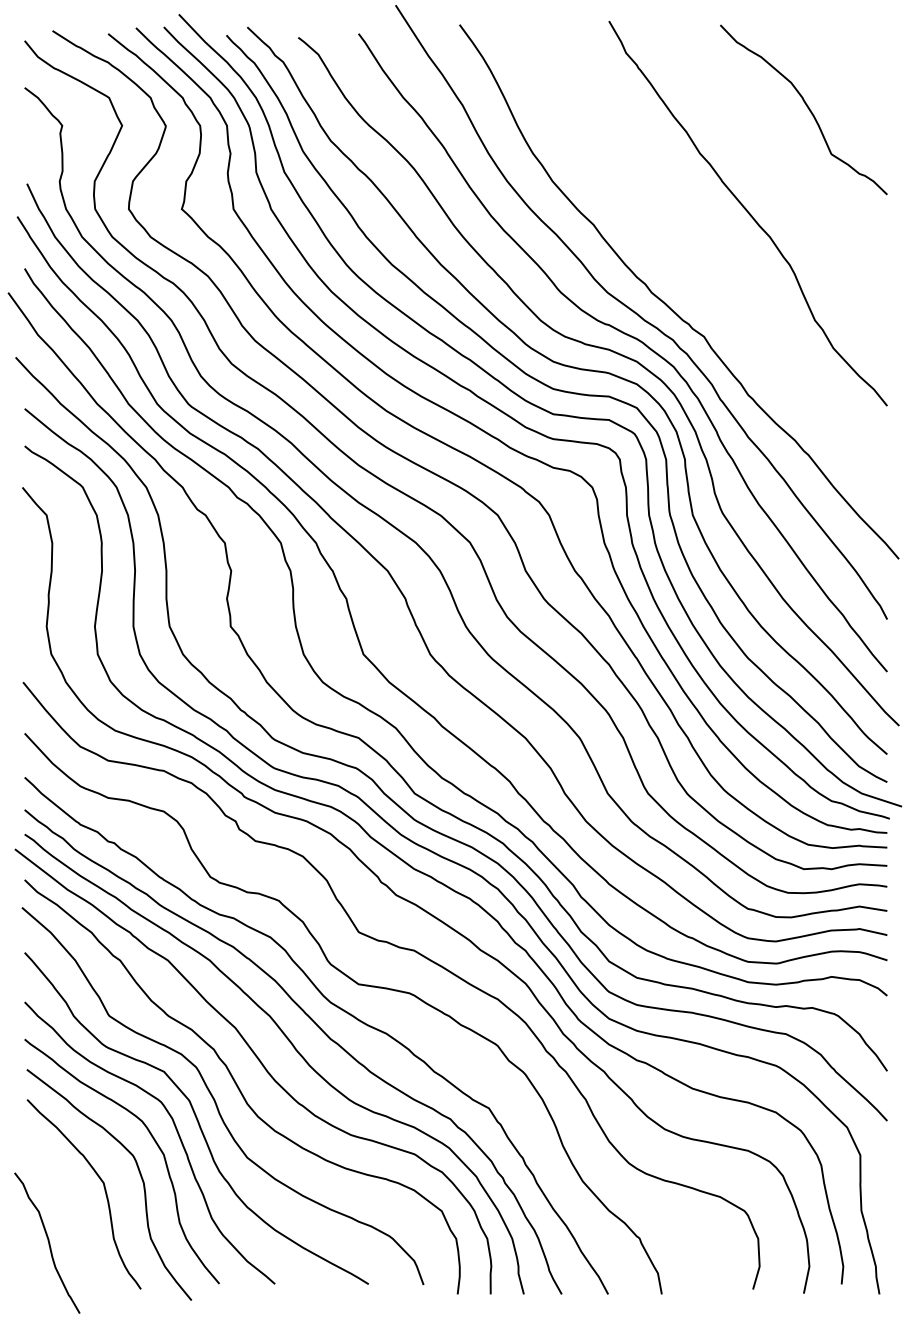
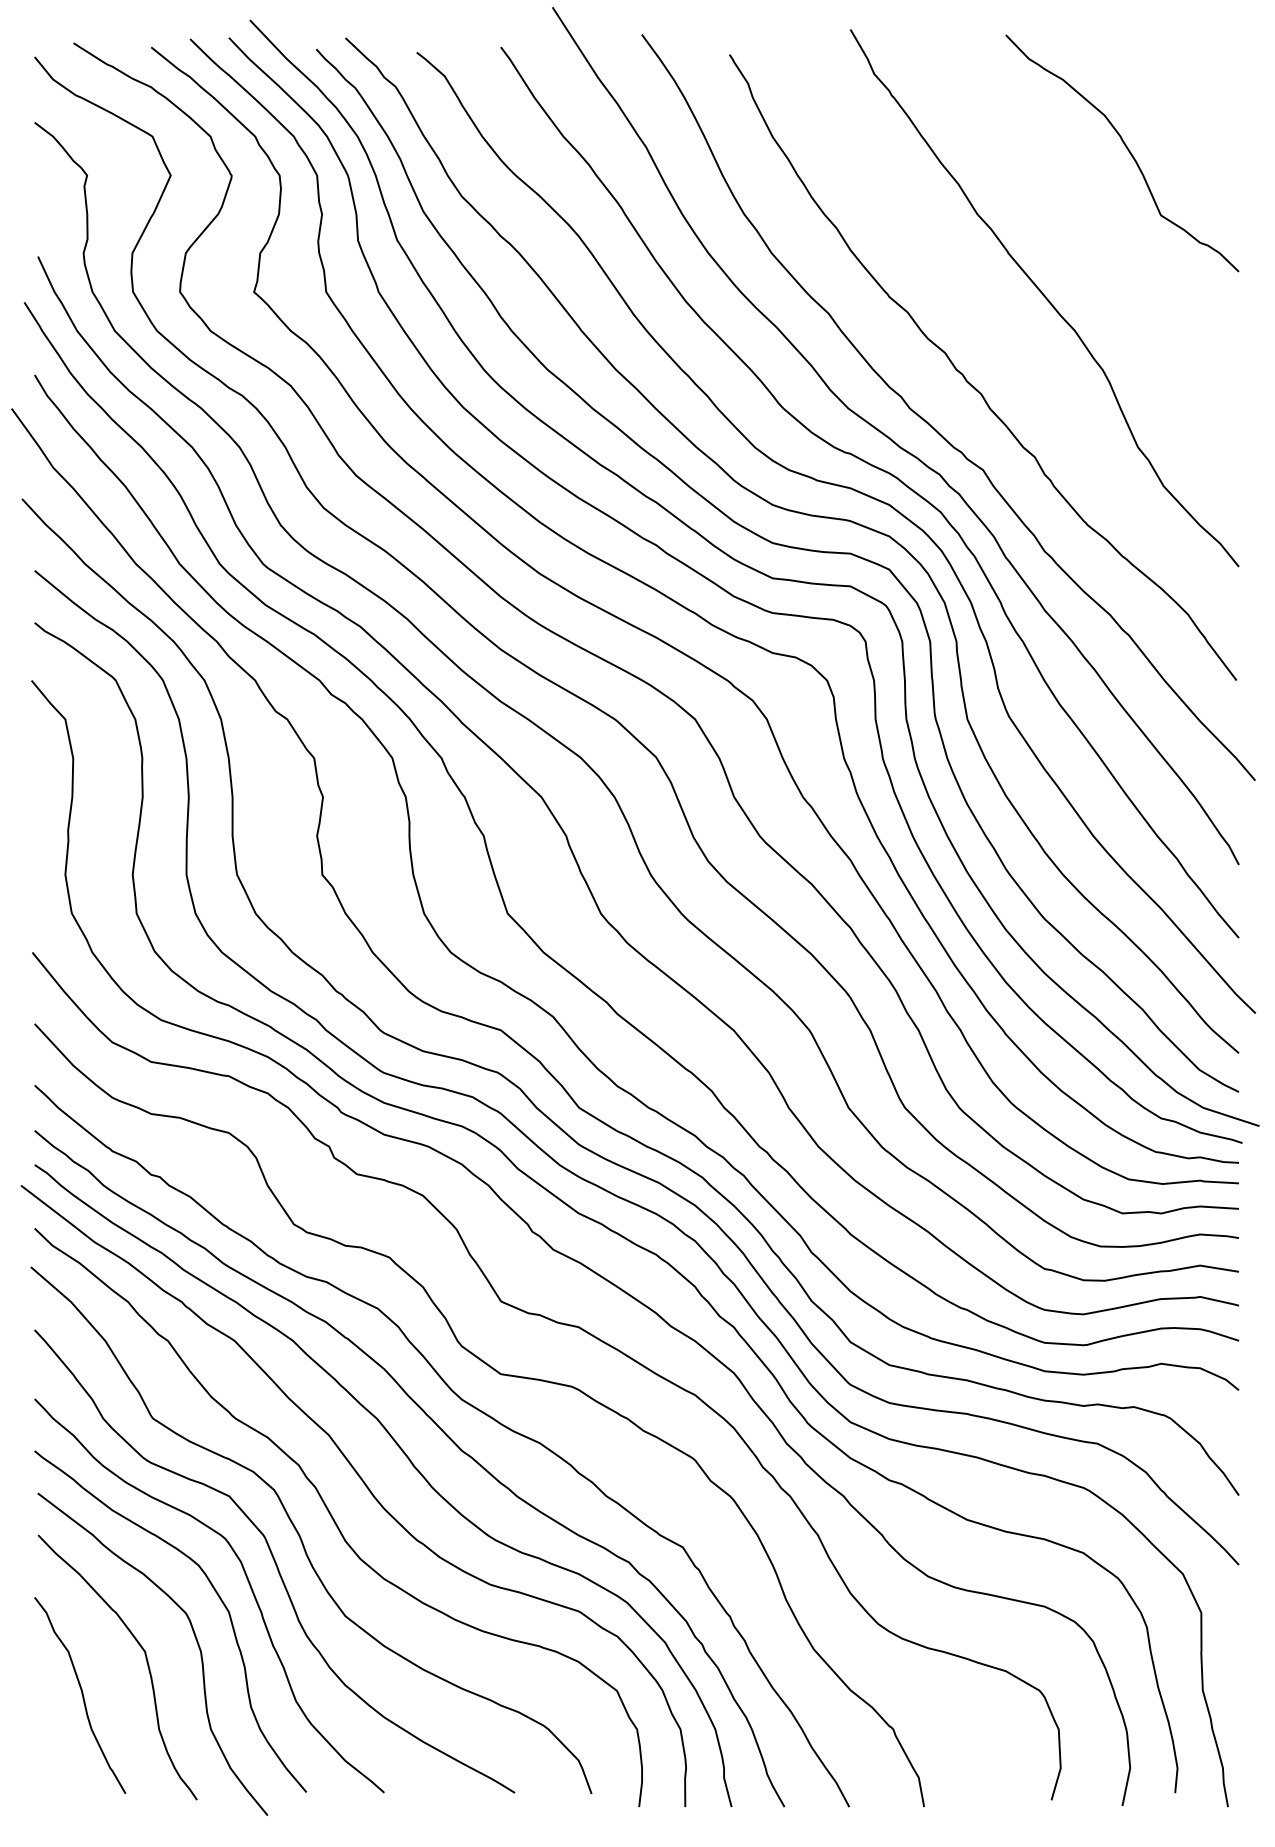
curve: (692, 271) -> (966, 378), added
curve: (48, 1242) -> (81, 1694), moved

